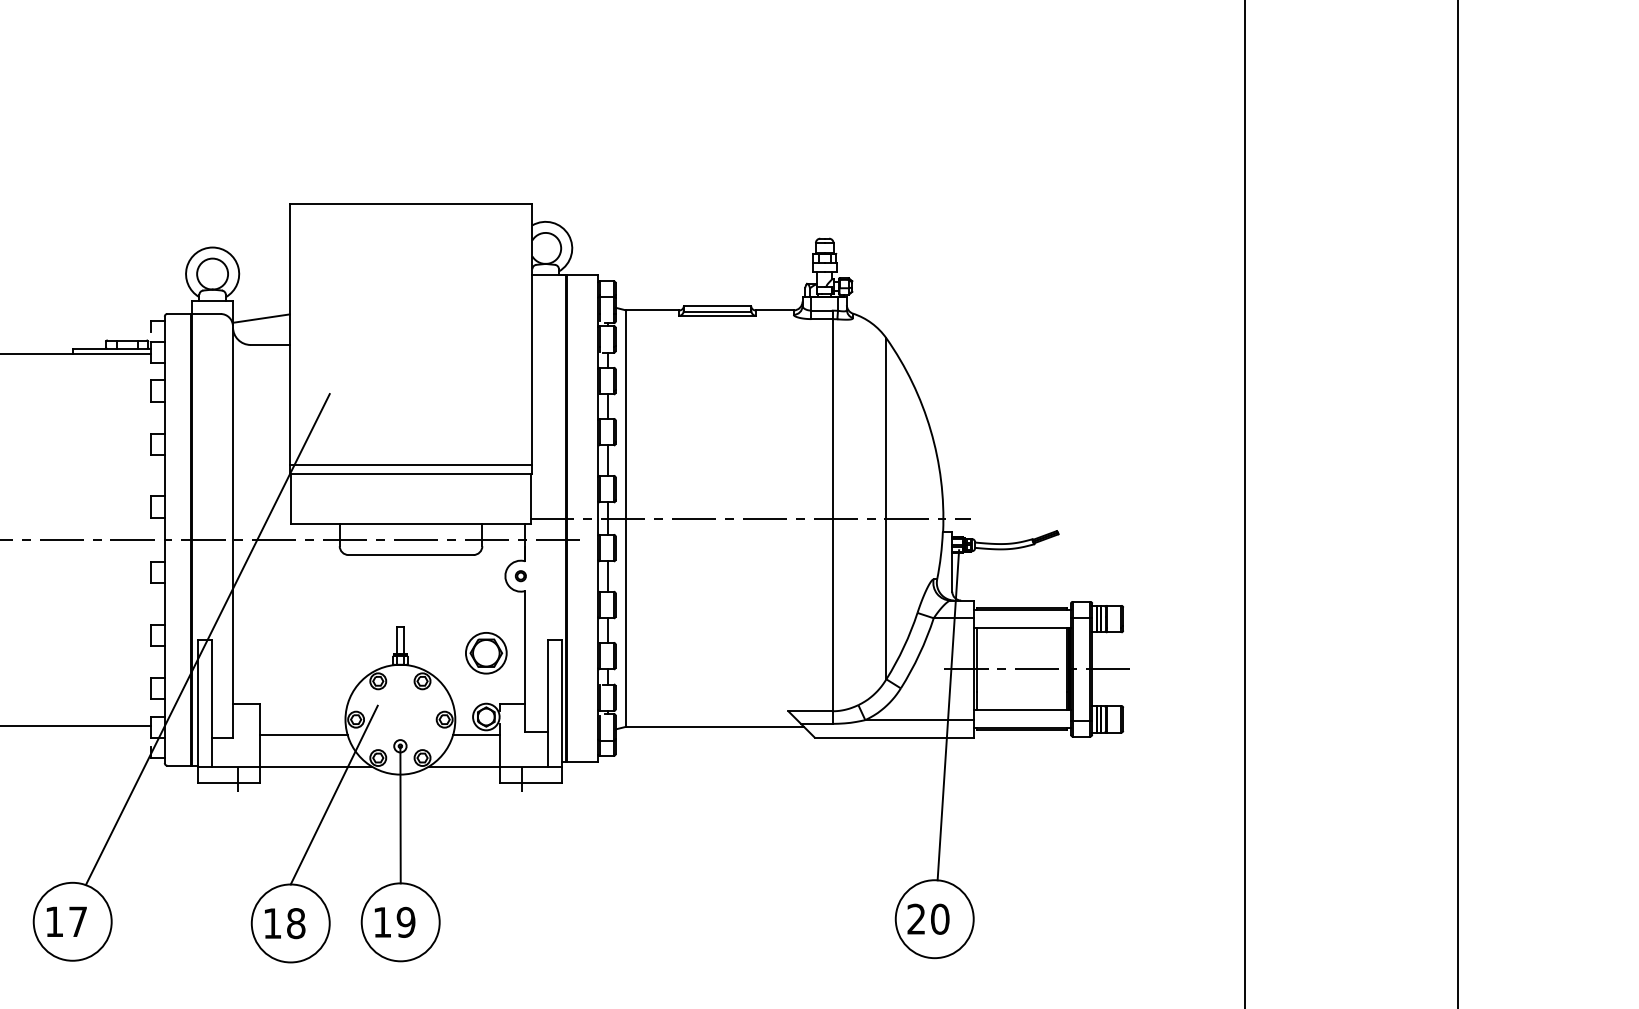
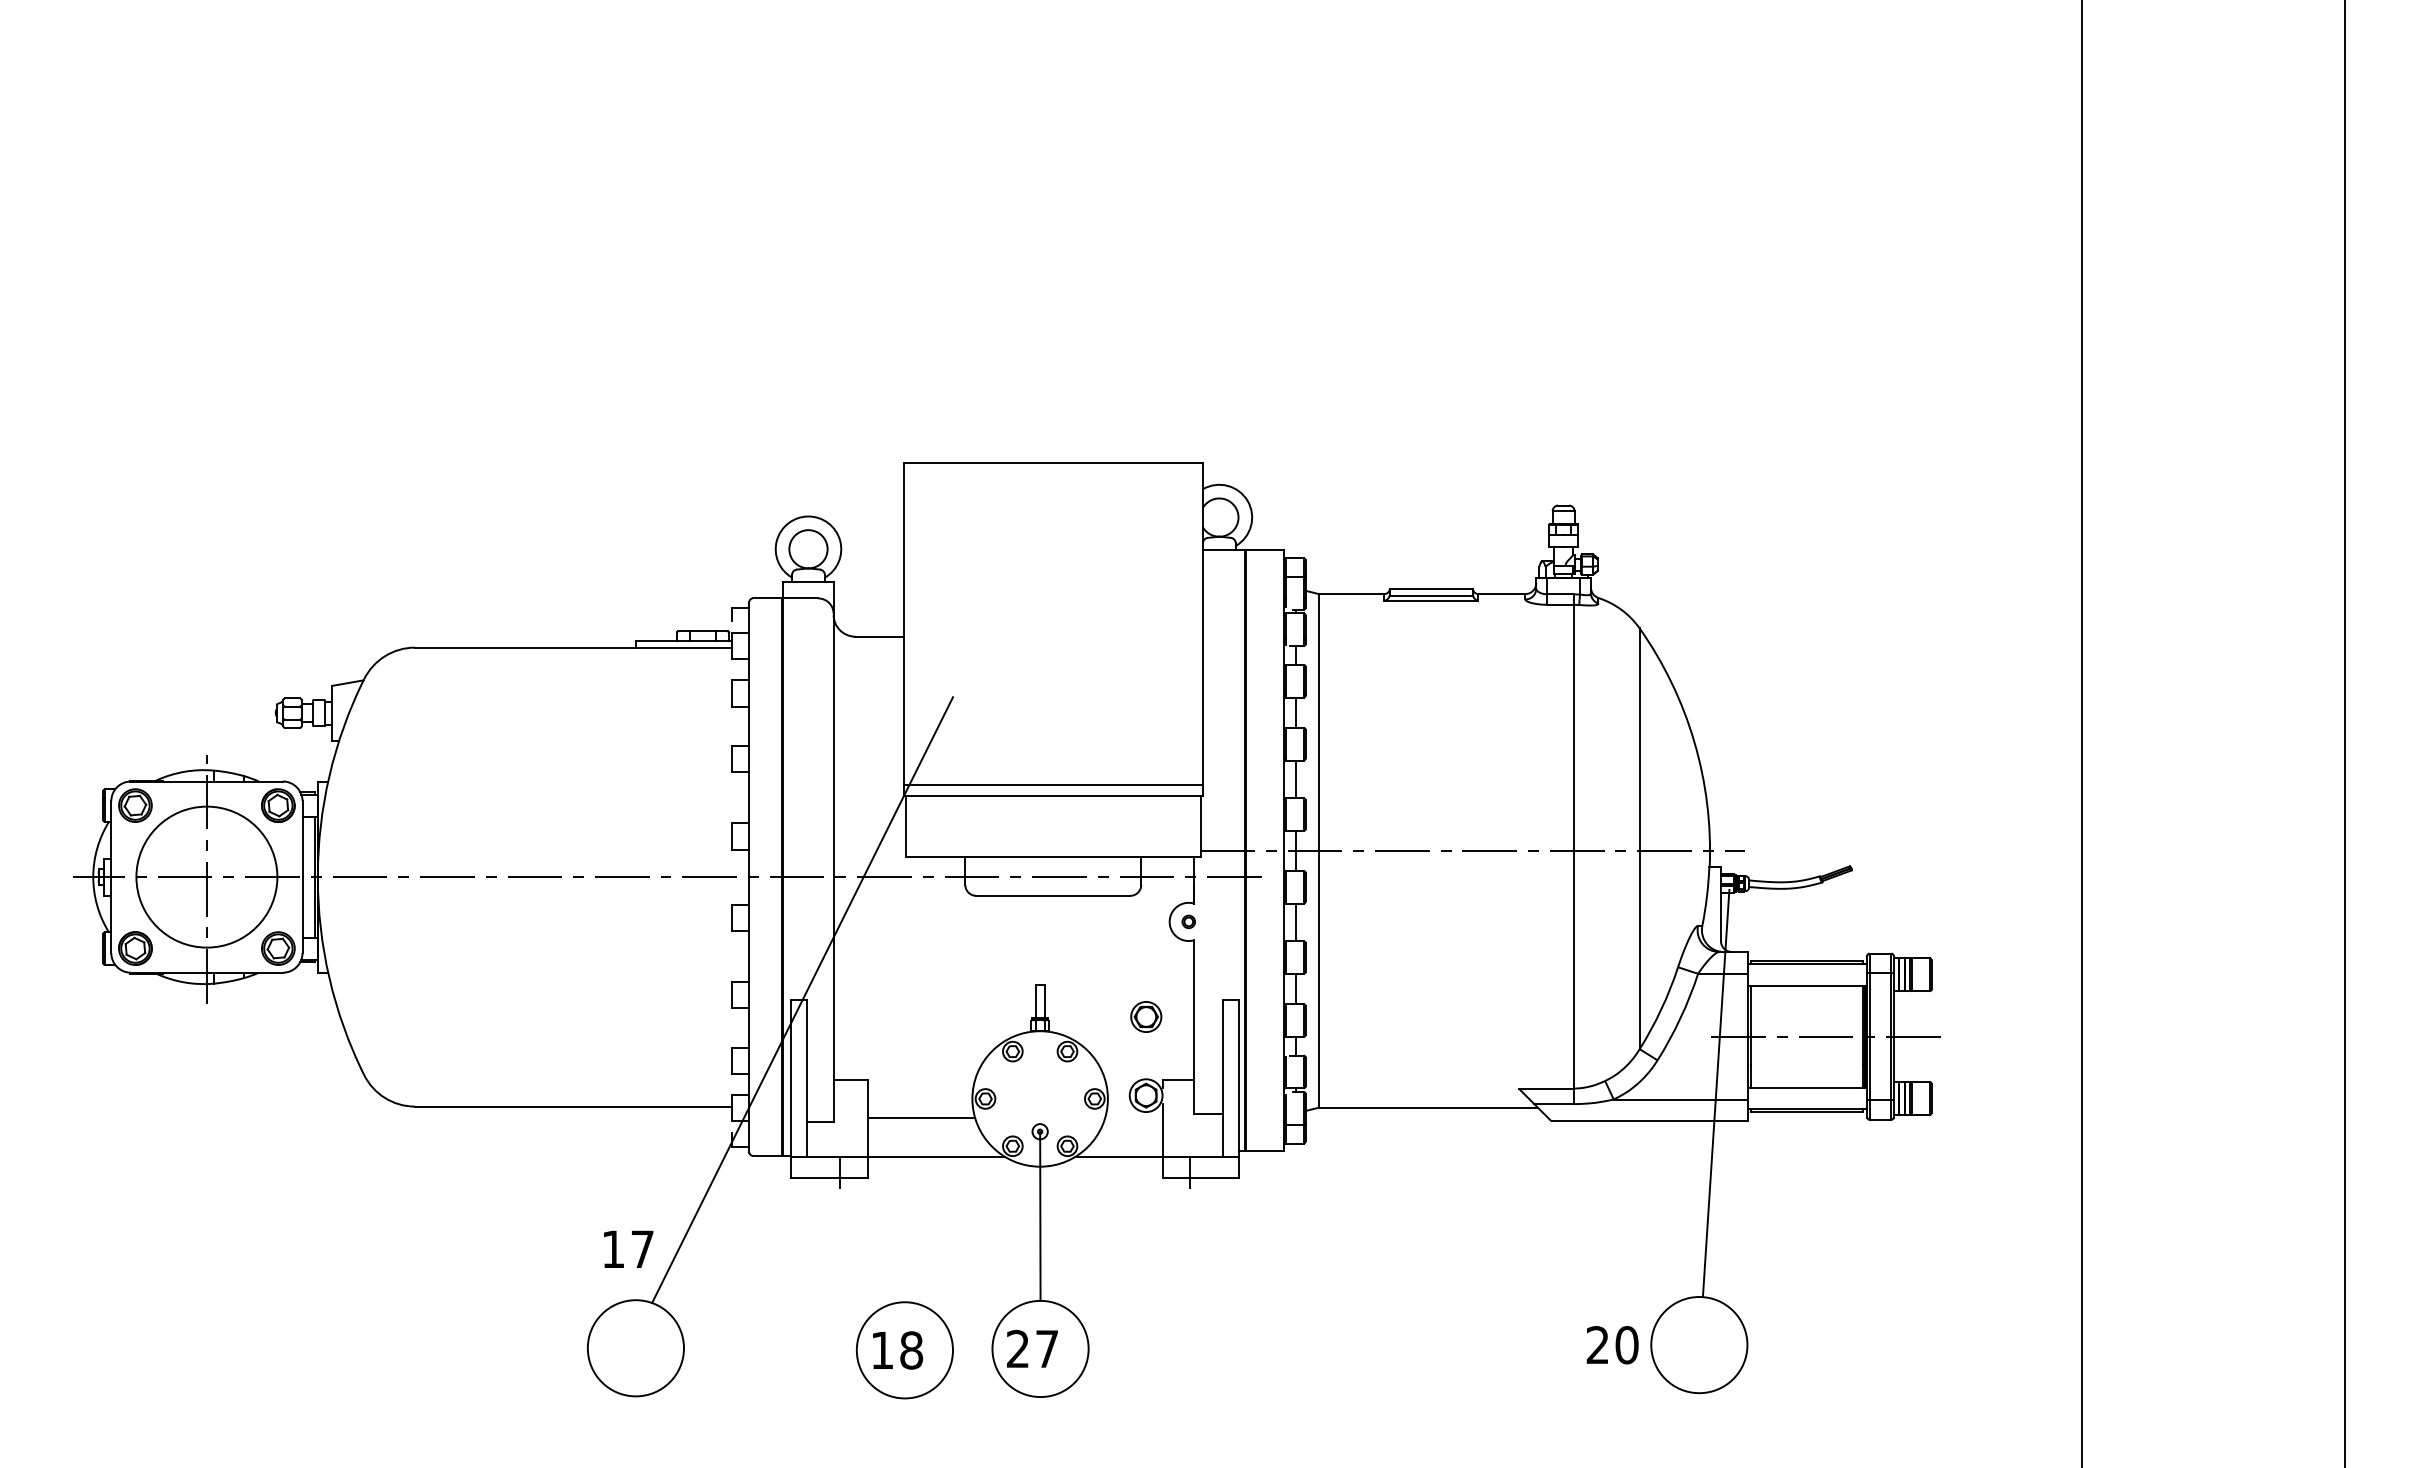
line: (261, 318) -> (868, 604), removed
part: (486, 652) -> (1146, 1016), size x0.6
line: (476, 734) -> (1133, 1117), removed
line: (334, 794) -> (958, 1191), removed
text: (928, 919) -> (1612, 1345), moved
text: (66, 921) -> (628, 1248), moved
text: (394, 921) -> (1032, 1348), 19 -> 27

